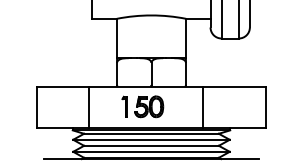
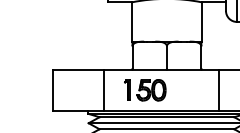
part: (142, 106) -> (144, 89), moved

